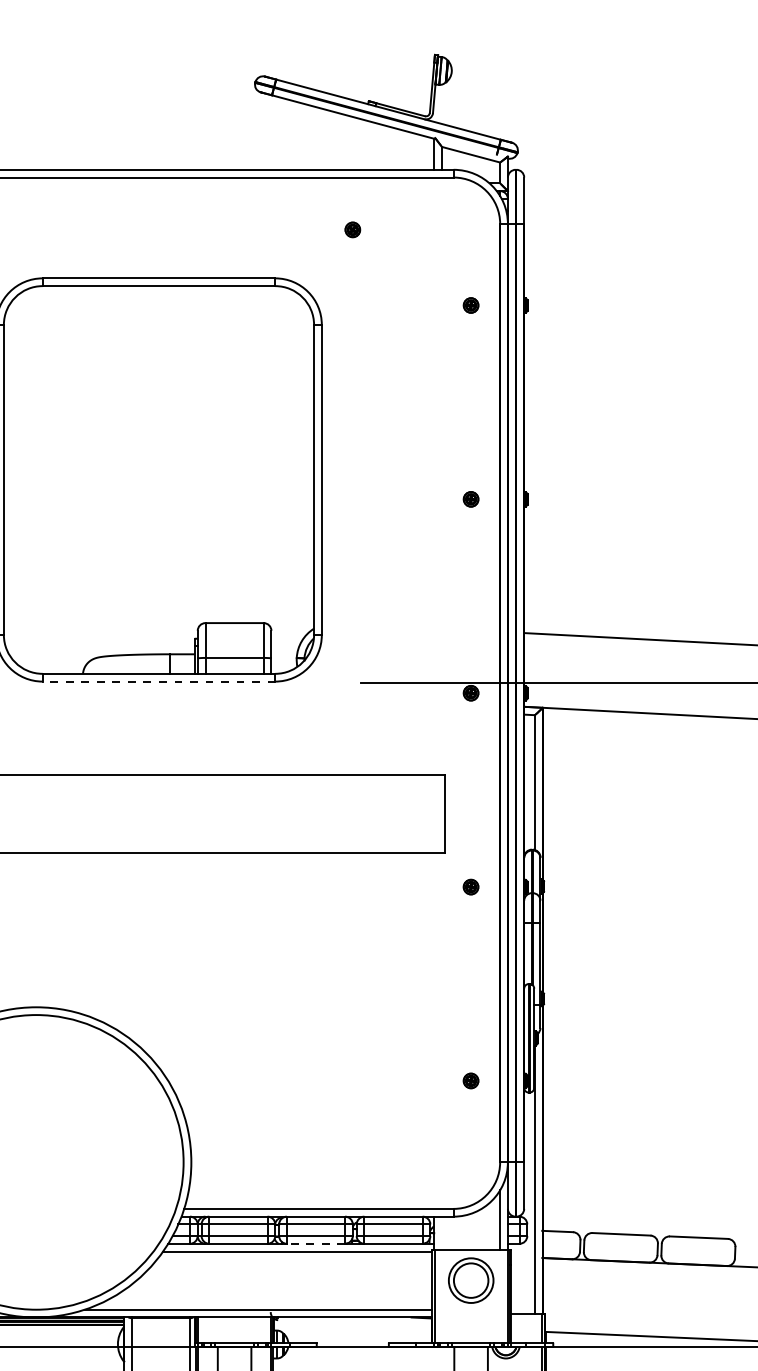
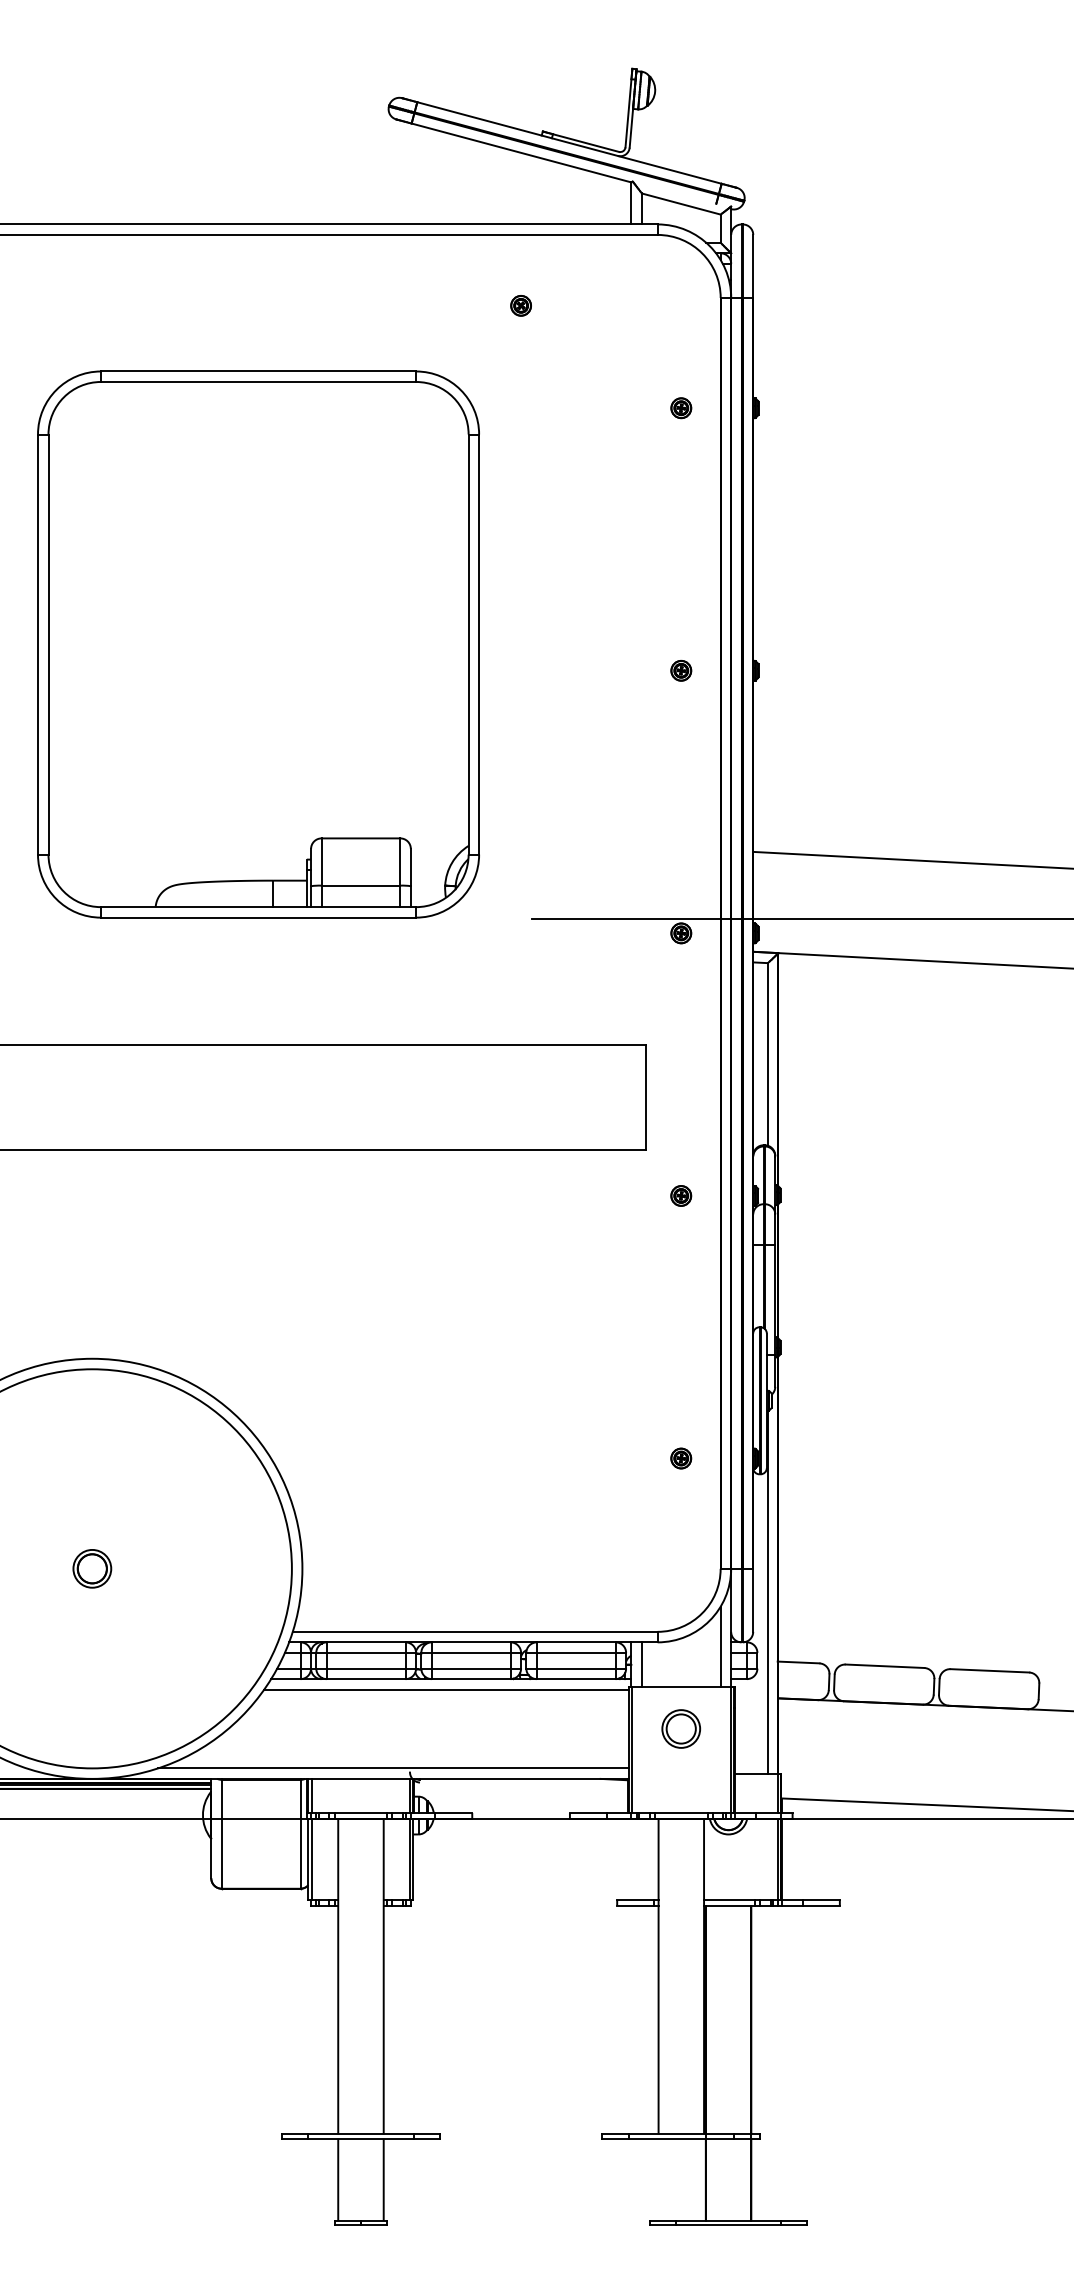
line: (158, 681) -> (258, 917), dashed -> solid
part: (36, 1162) -> (92, 1568), added
line: (441, 1233) -> (641, 1664), added
line: (315, 1244) -> (470, 1679), dashed -> solid
part: (470, 1280) -> (680, 1728), size x0.62

